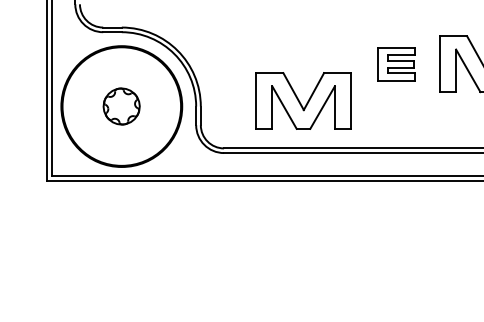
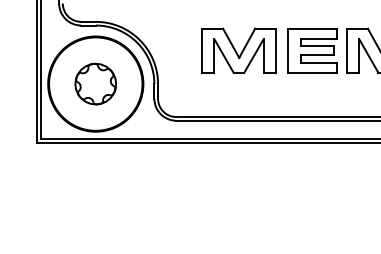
part: (396, 63) -> (312, 50), size x1.67
part: (302, 100) -> (238, 50), moved
part: (121, 105) -> (95, 83), size x1.43

